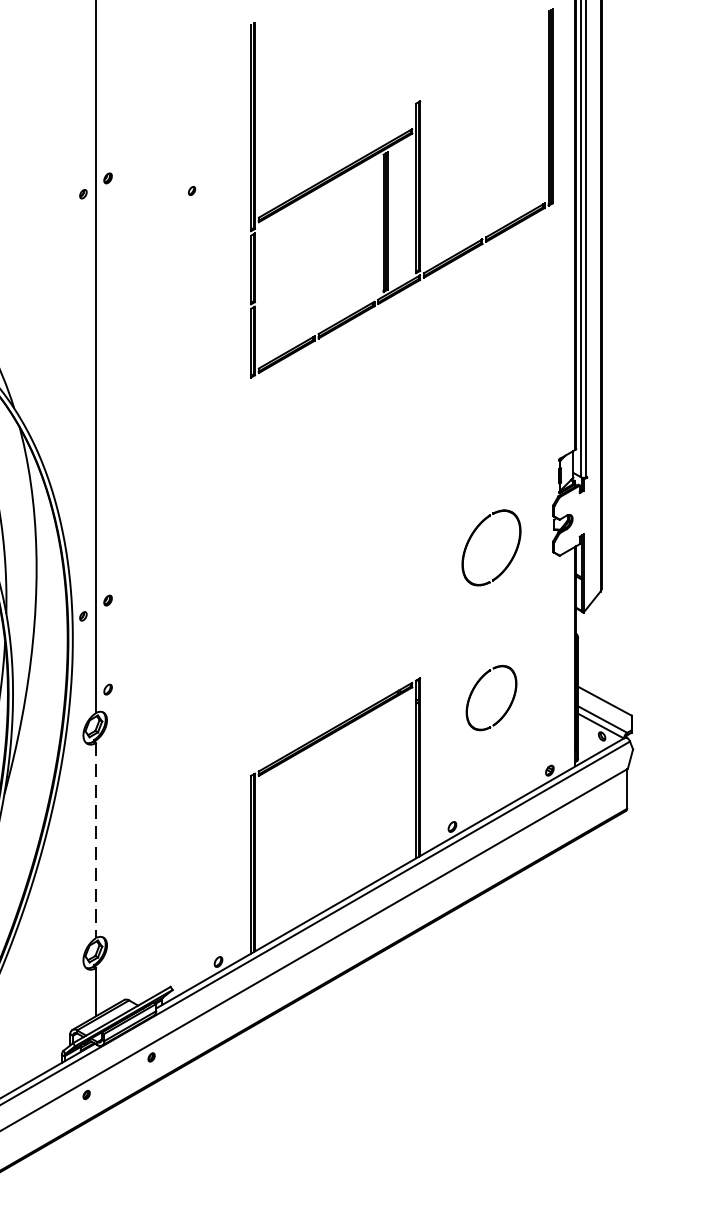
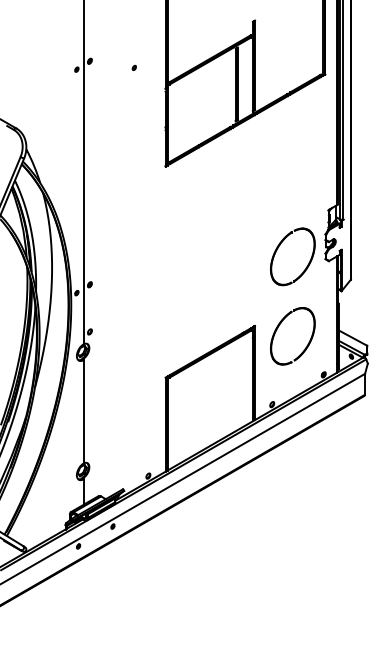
part: (490, 547) -> (292, 256), size x1.43
part: (490, 698) -> (292, 336), size x1.67
line: (95, 839) -> (83, 411), dashed -> solid

